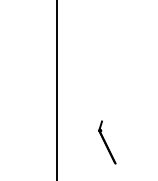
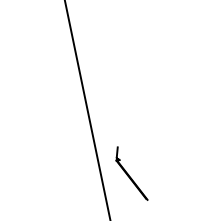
part: (107, 142) -> (130, 173), moved

